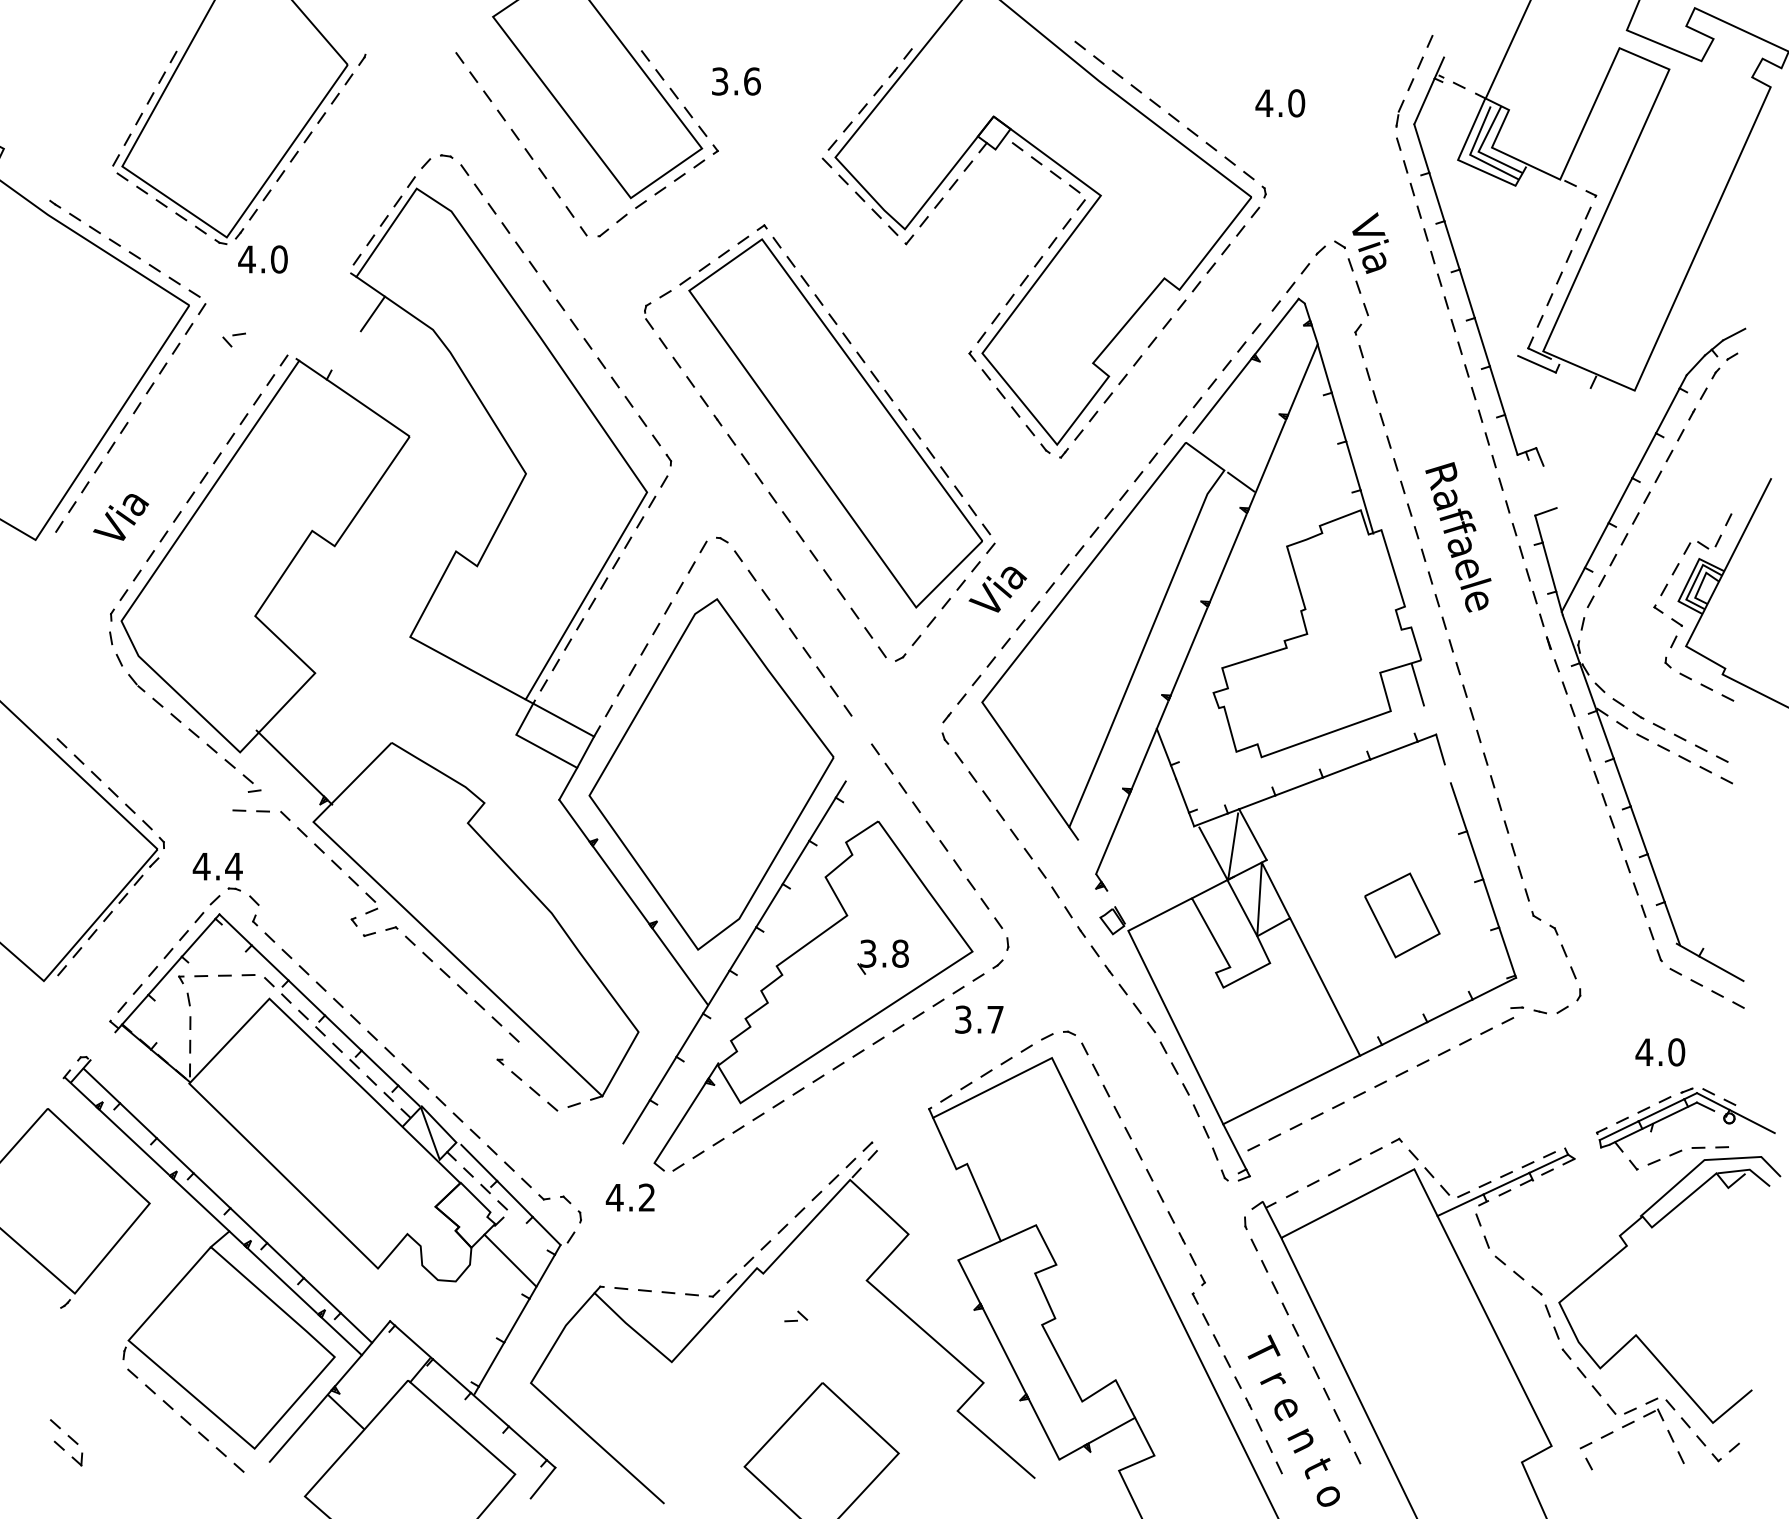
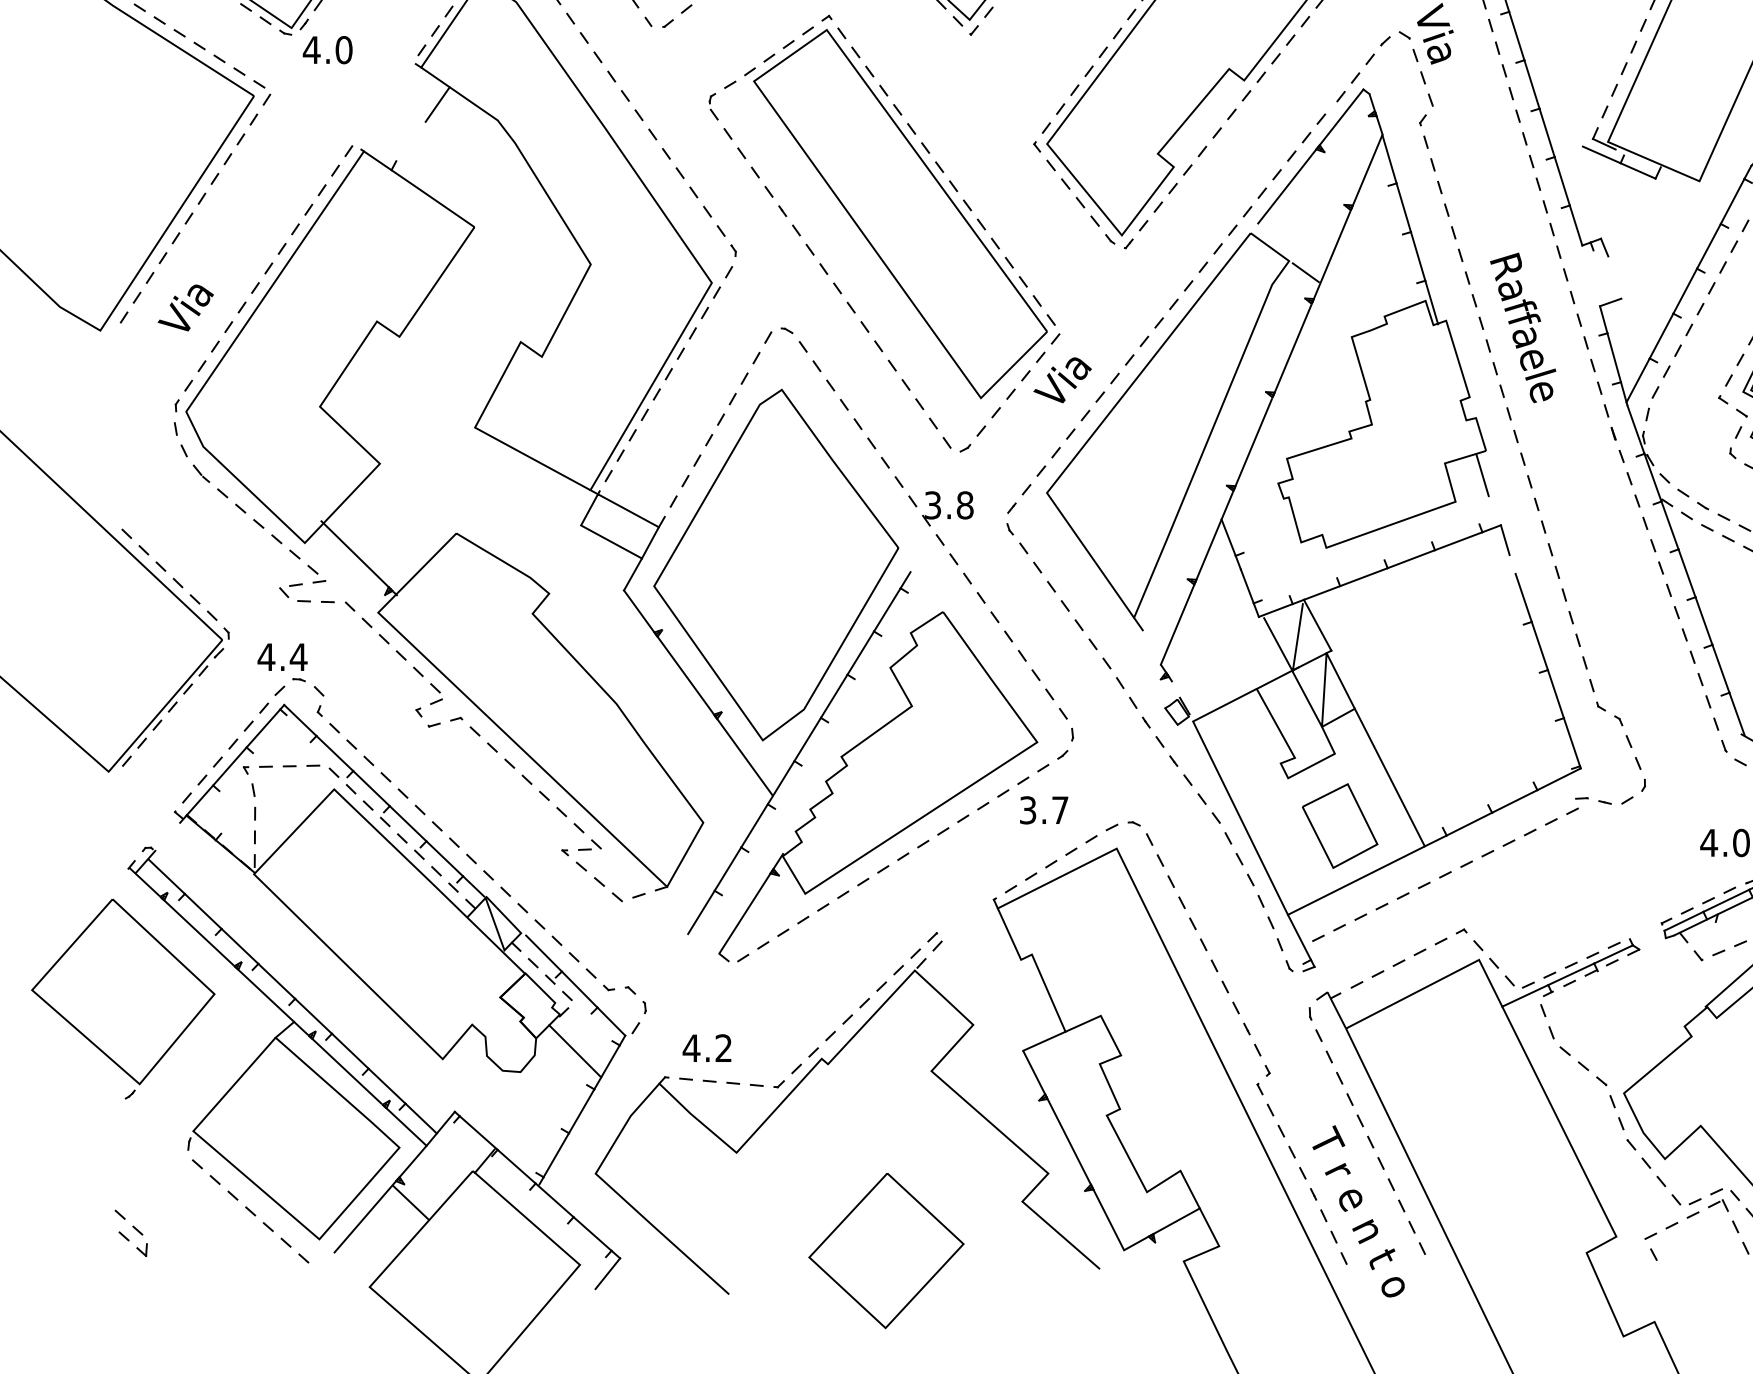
part: (233, 339) -> (290, 590), moved
line: (1572, 380) -> (1637, 171), added
part: (1402, 915) -> (1340, 826), moved
part: (883, 962) -> (948, 514), moved
text: (629, 1197) -> (706, 1048), moved
part: (796, 1316) -> (590, 845), moved

